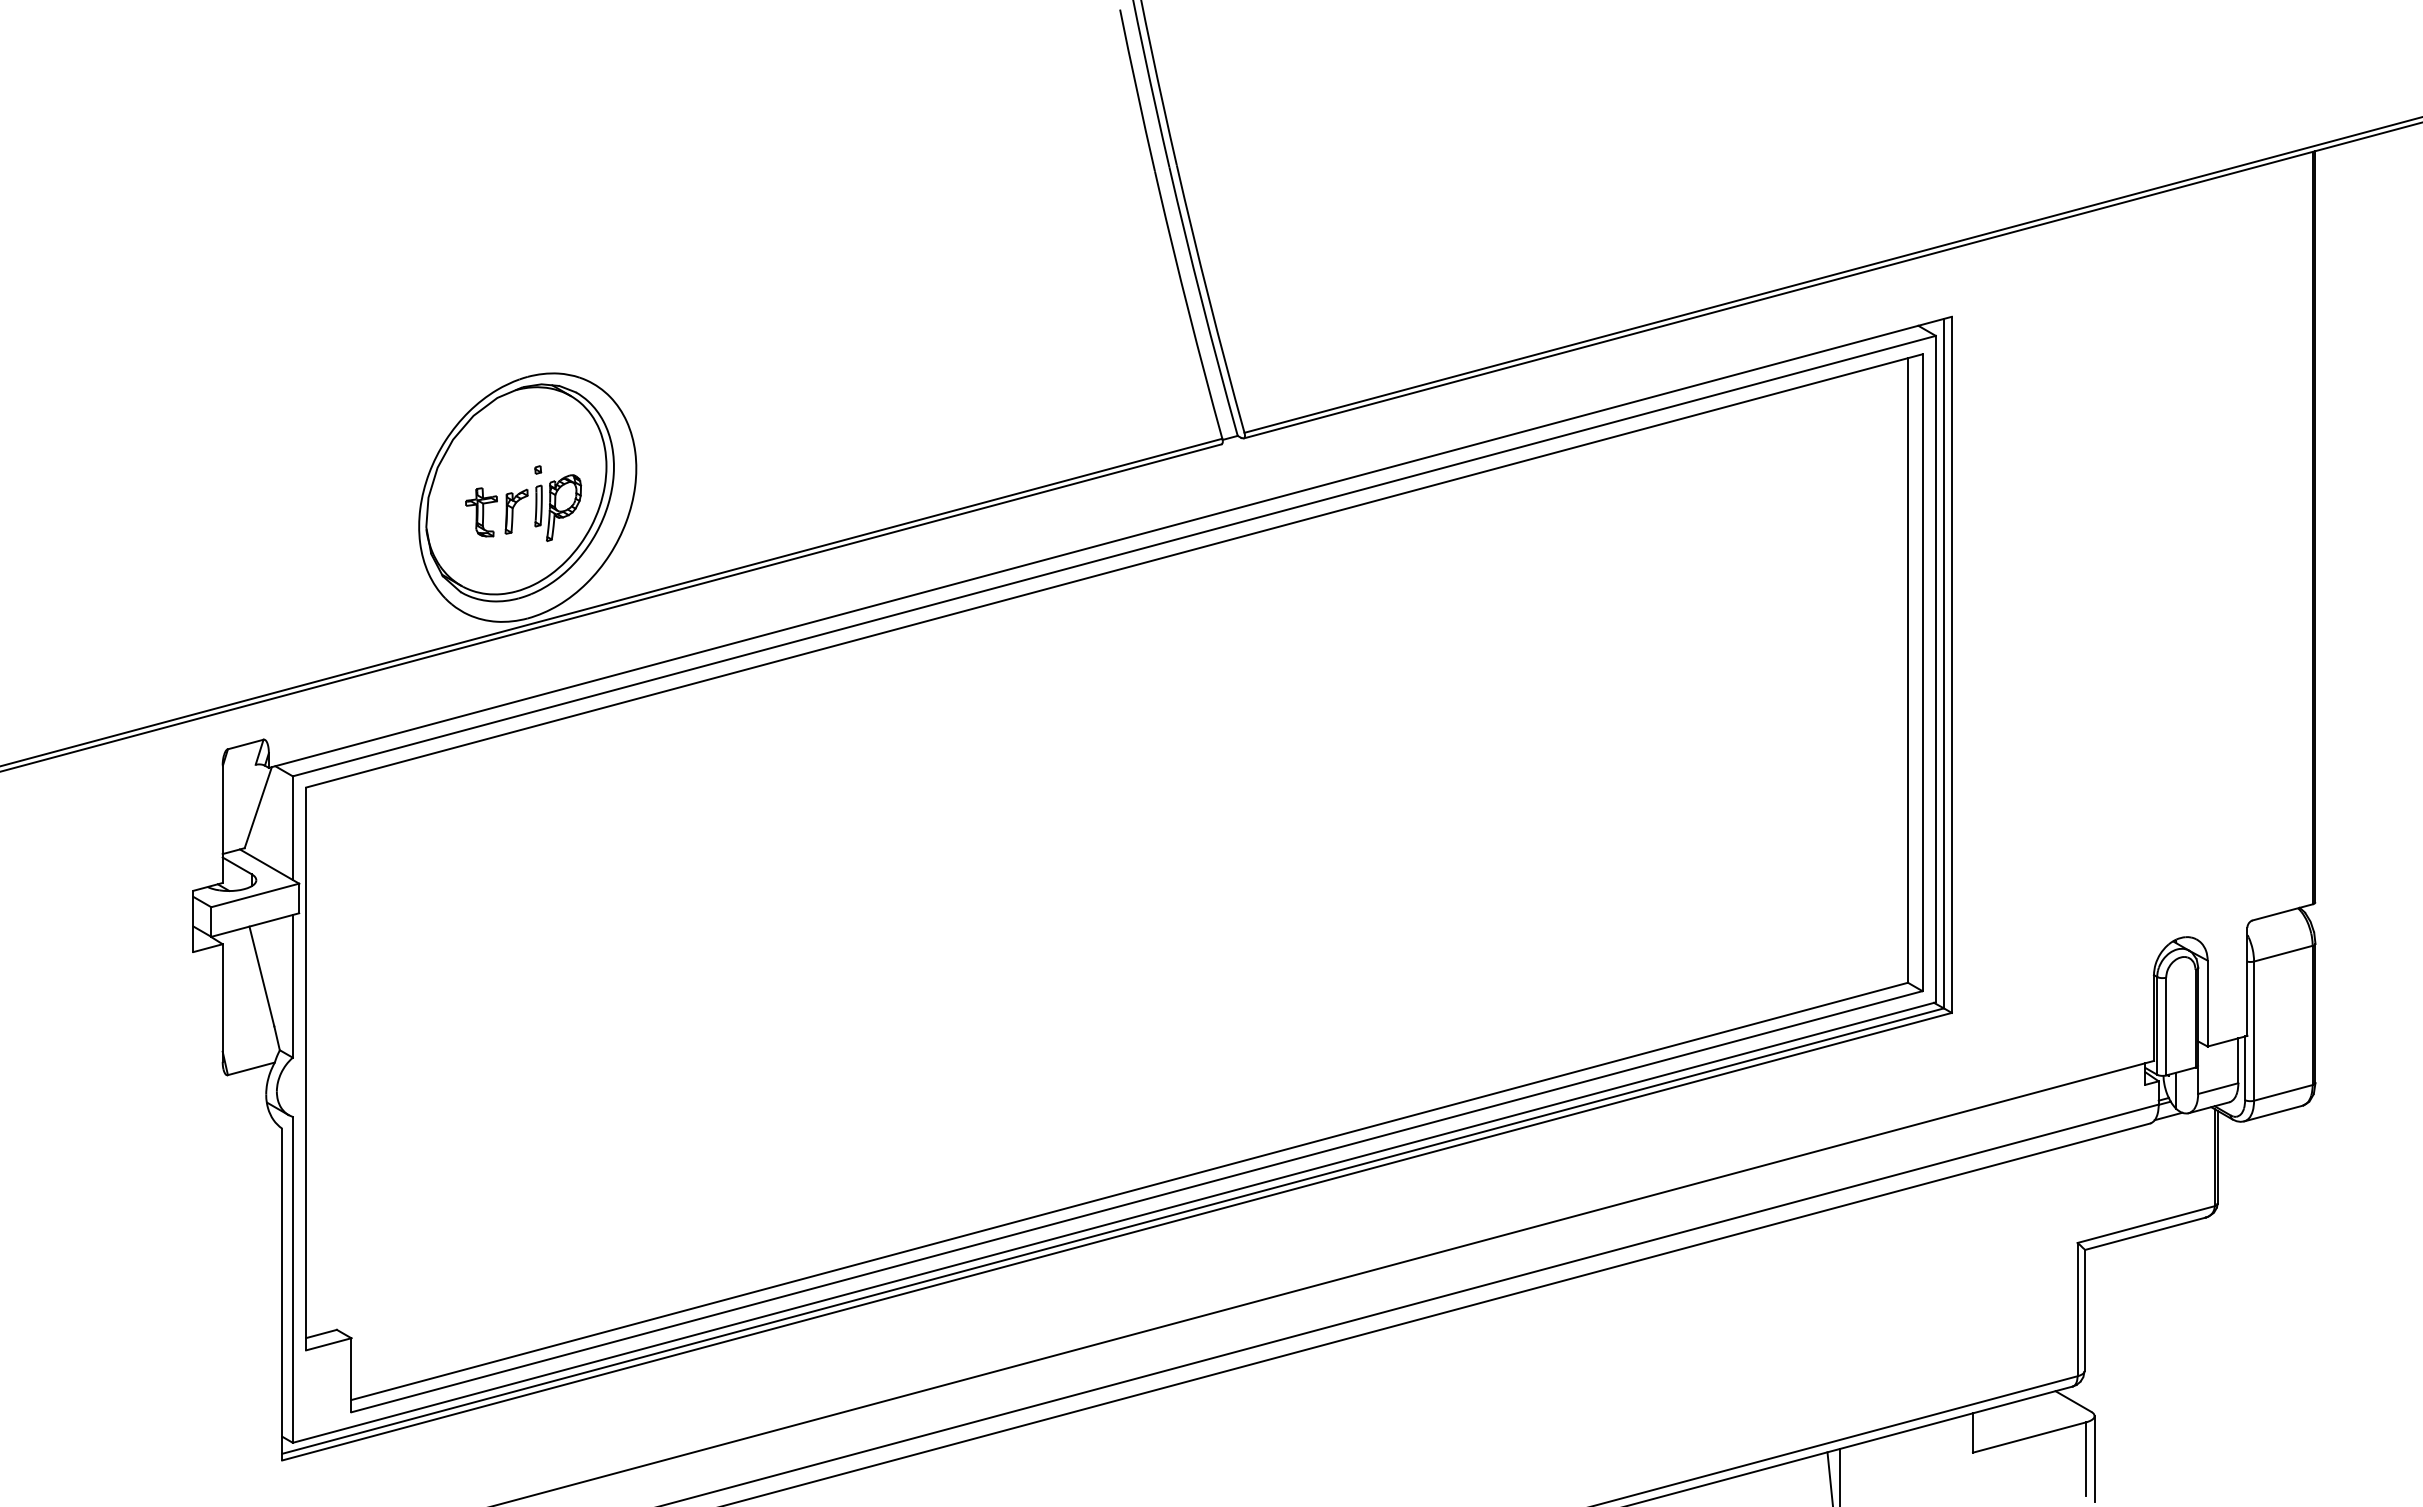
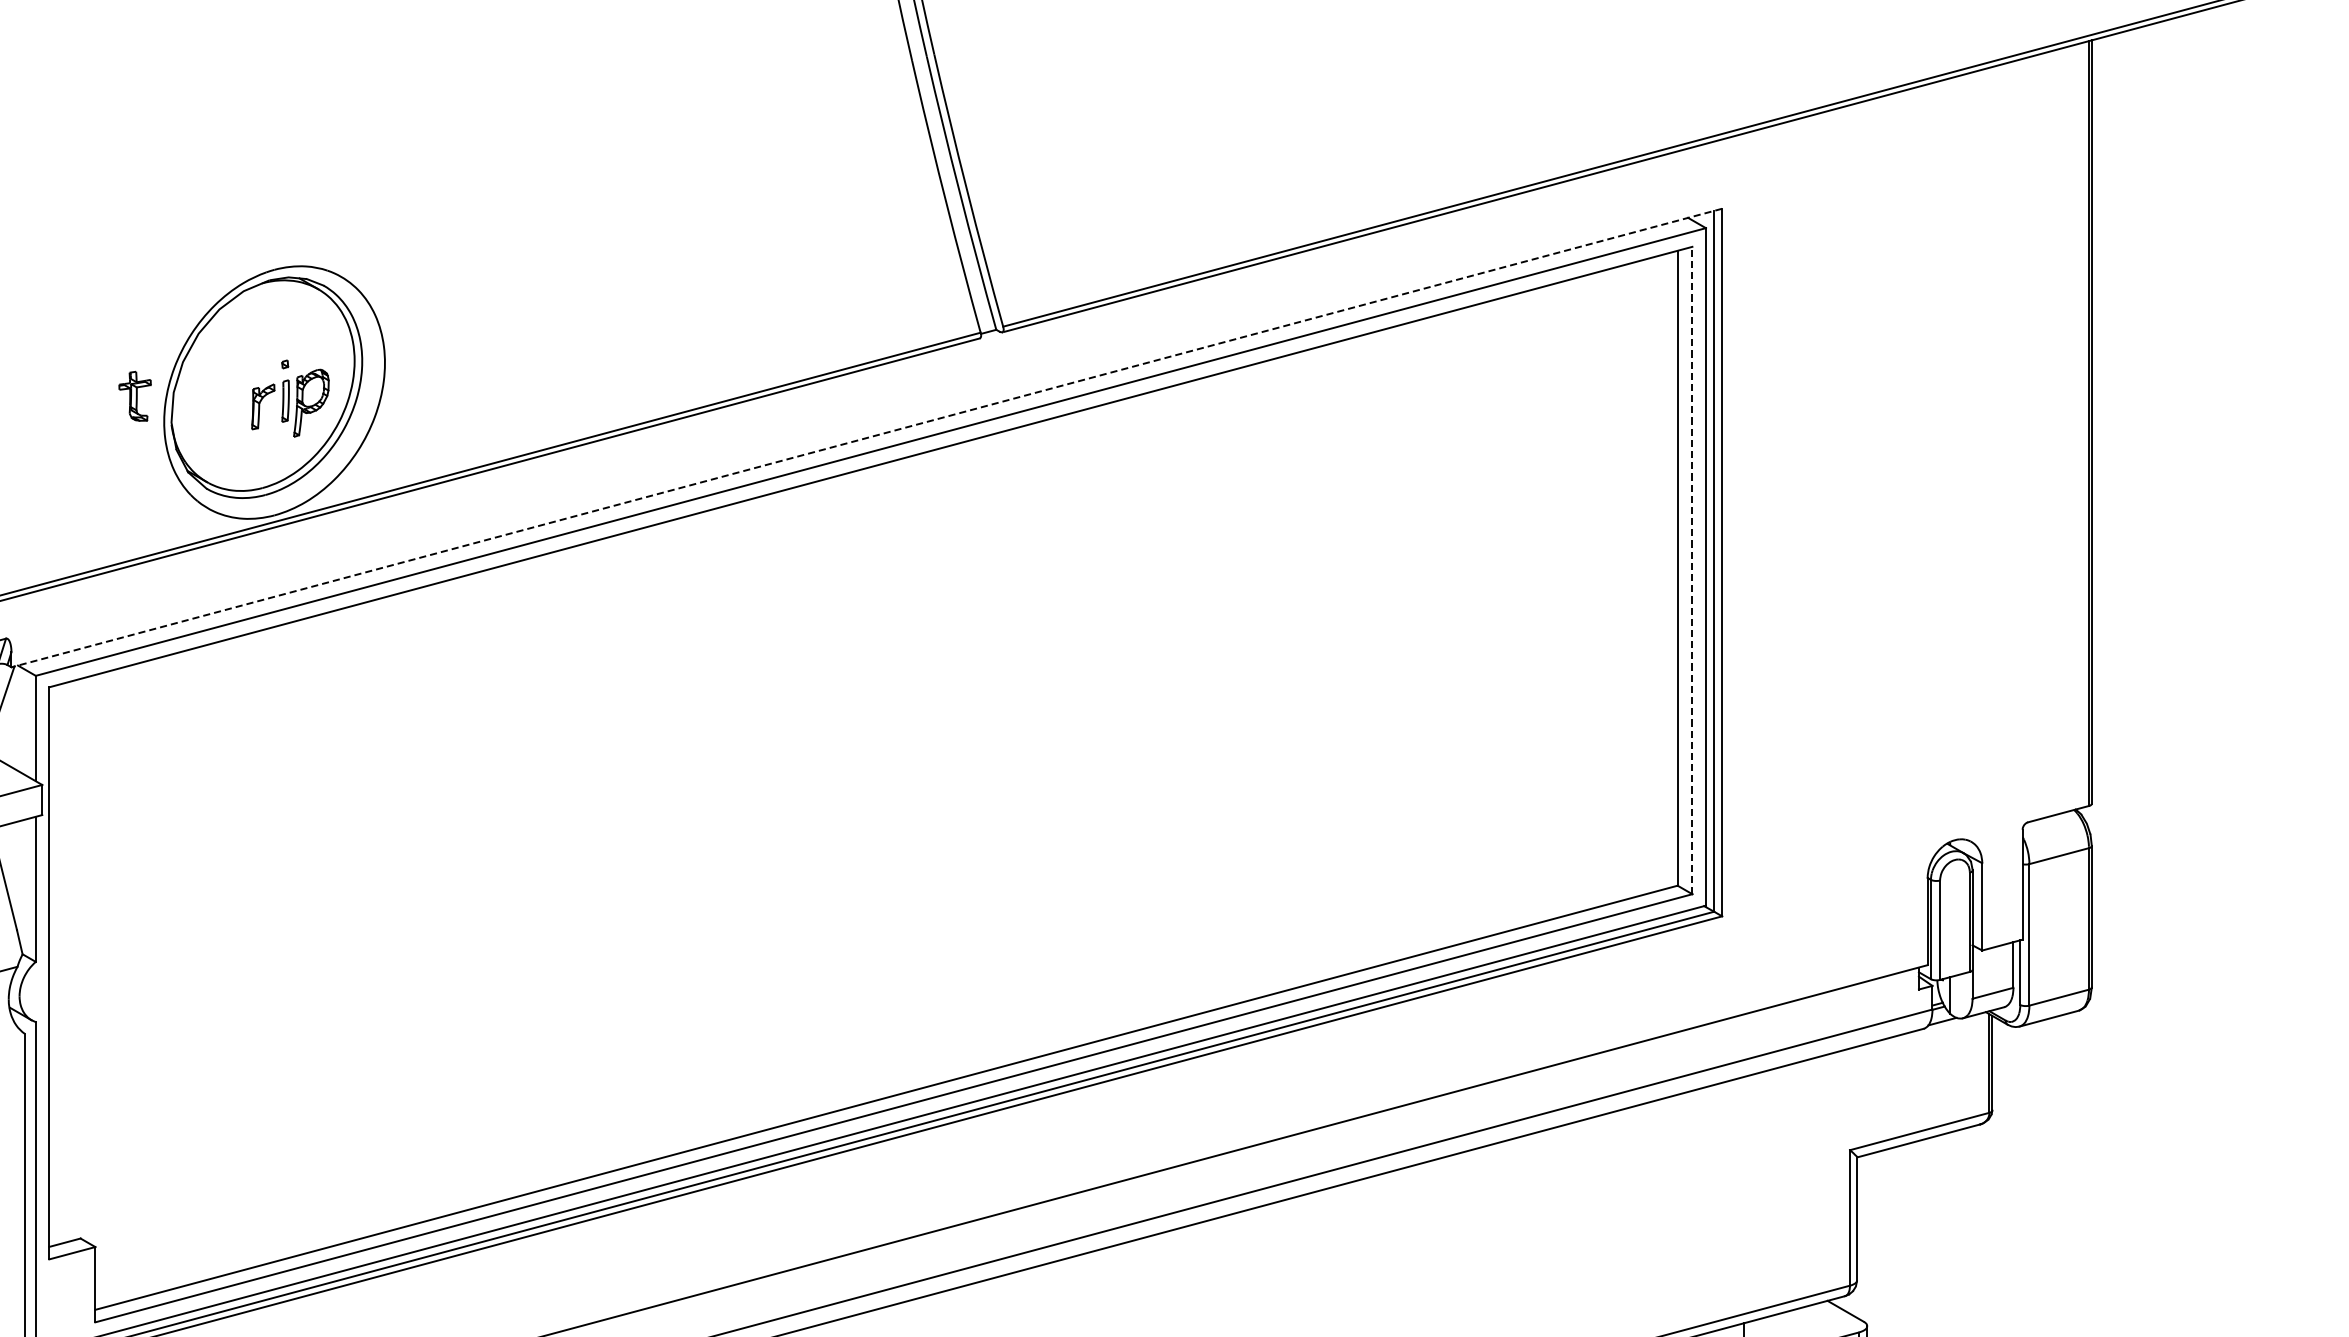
part: (481, 512) -> (135, 396), moved
line: (1109, 542) -> (865, 438), solid -> dashed
line: (1922, 672) -> (1692, 570), solid -> dashed

